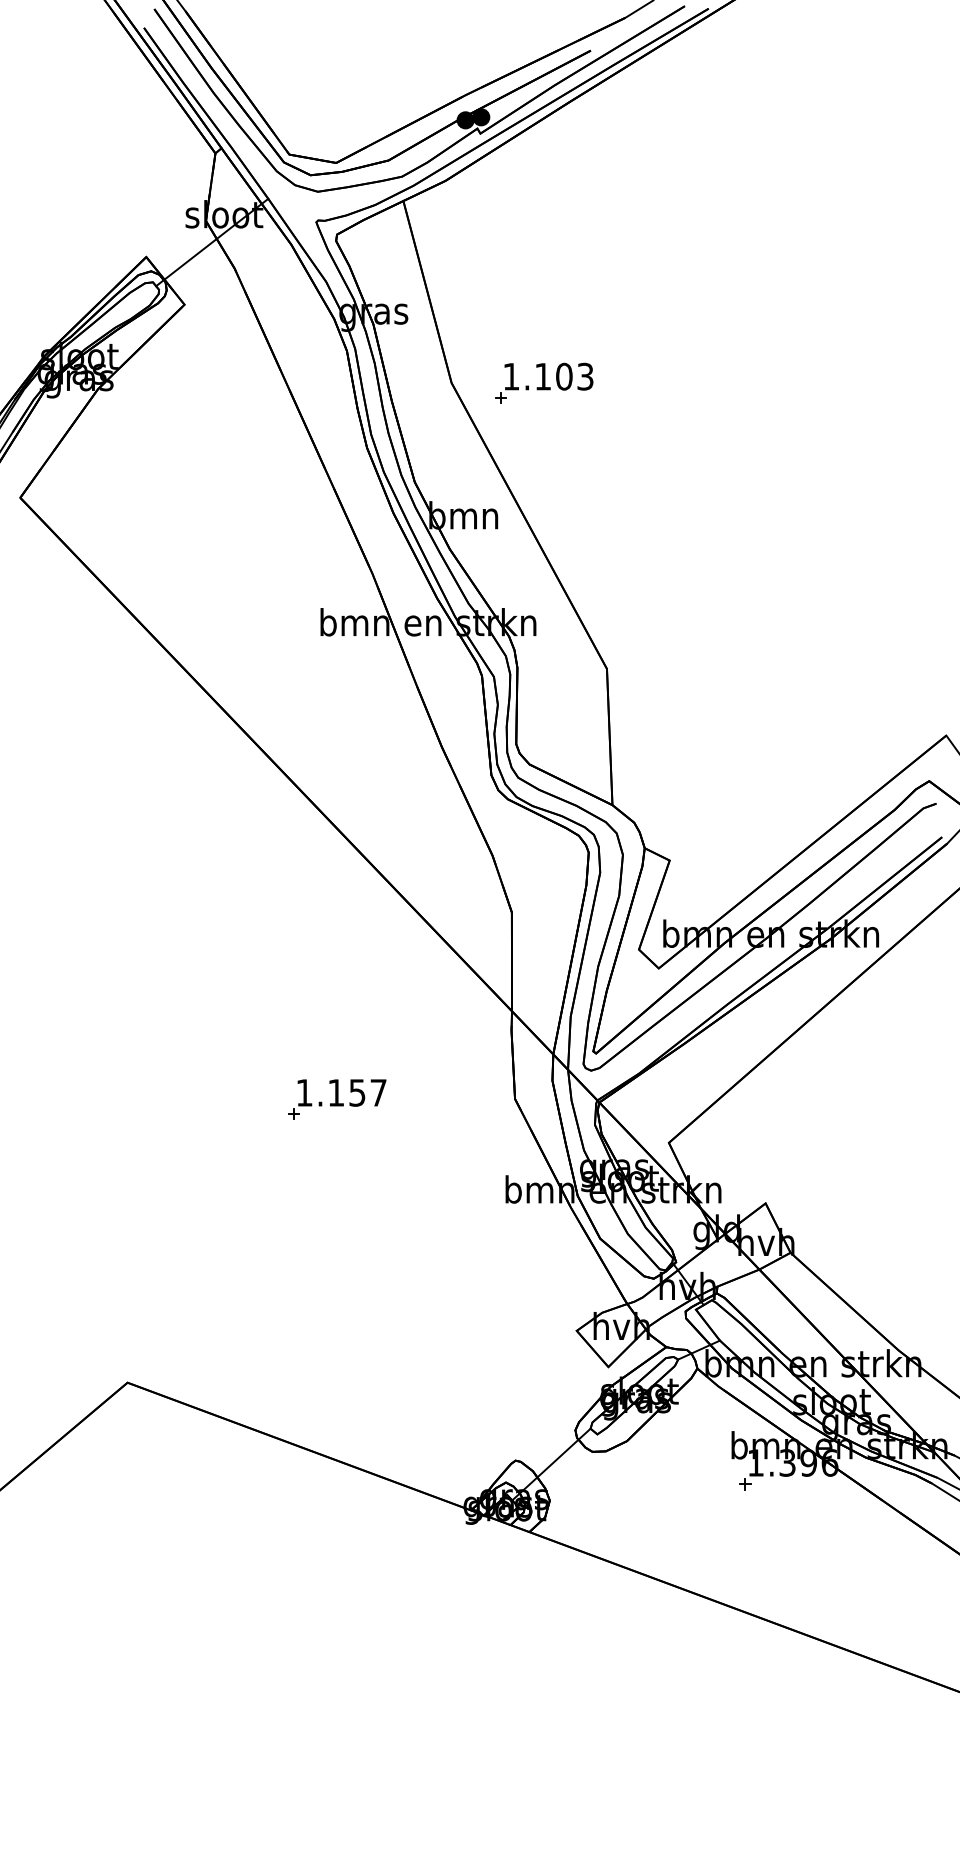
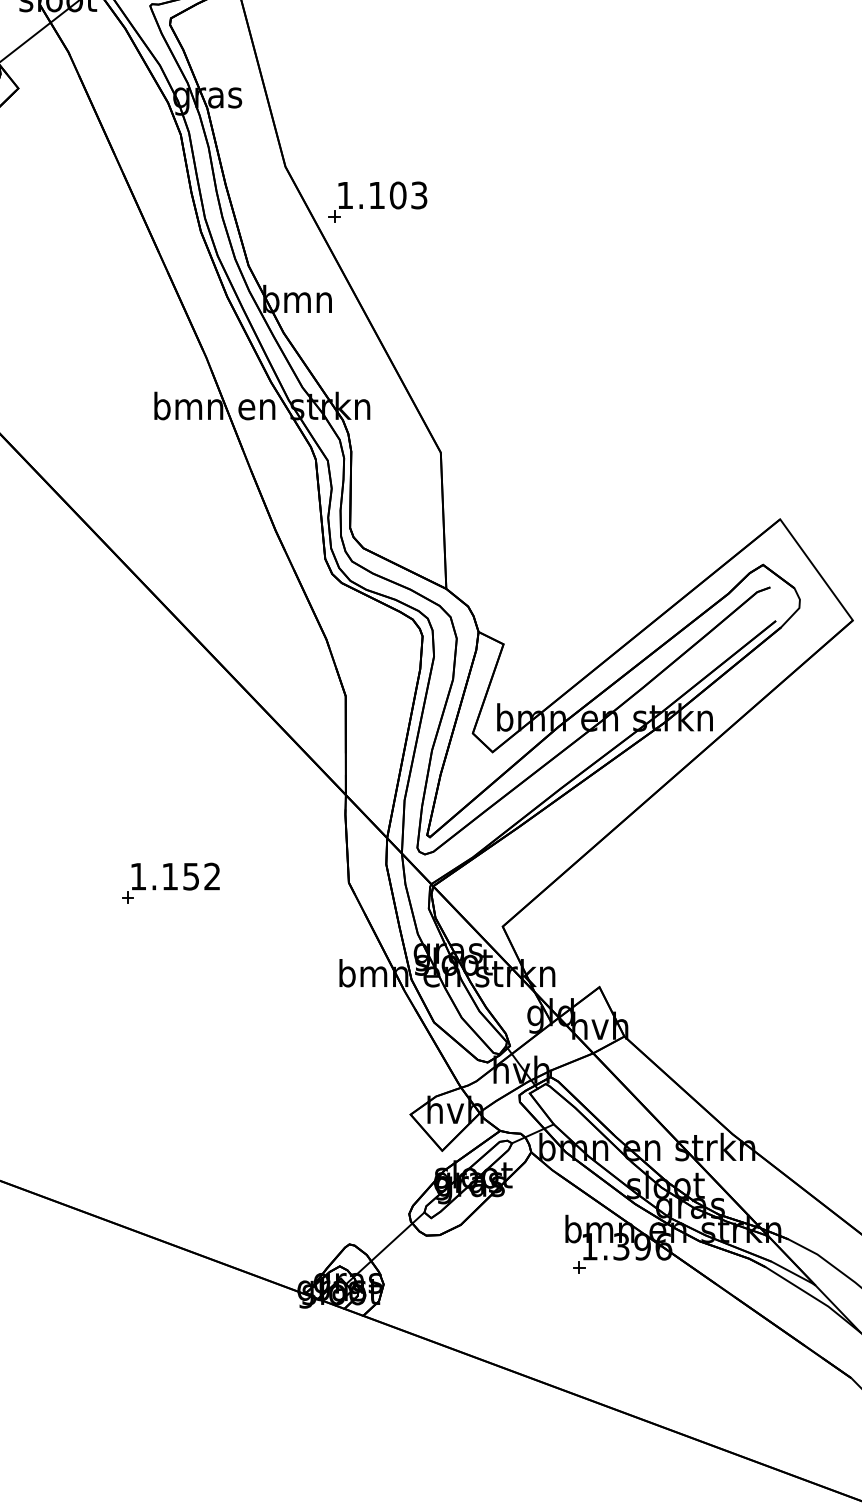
part: (544, 382) -> (378, 201), moved
text: (378, 1092) -> (212, 876), 1.157 -> 1.152

